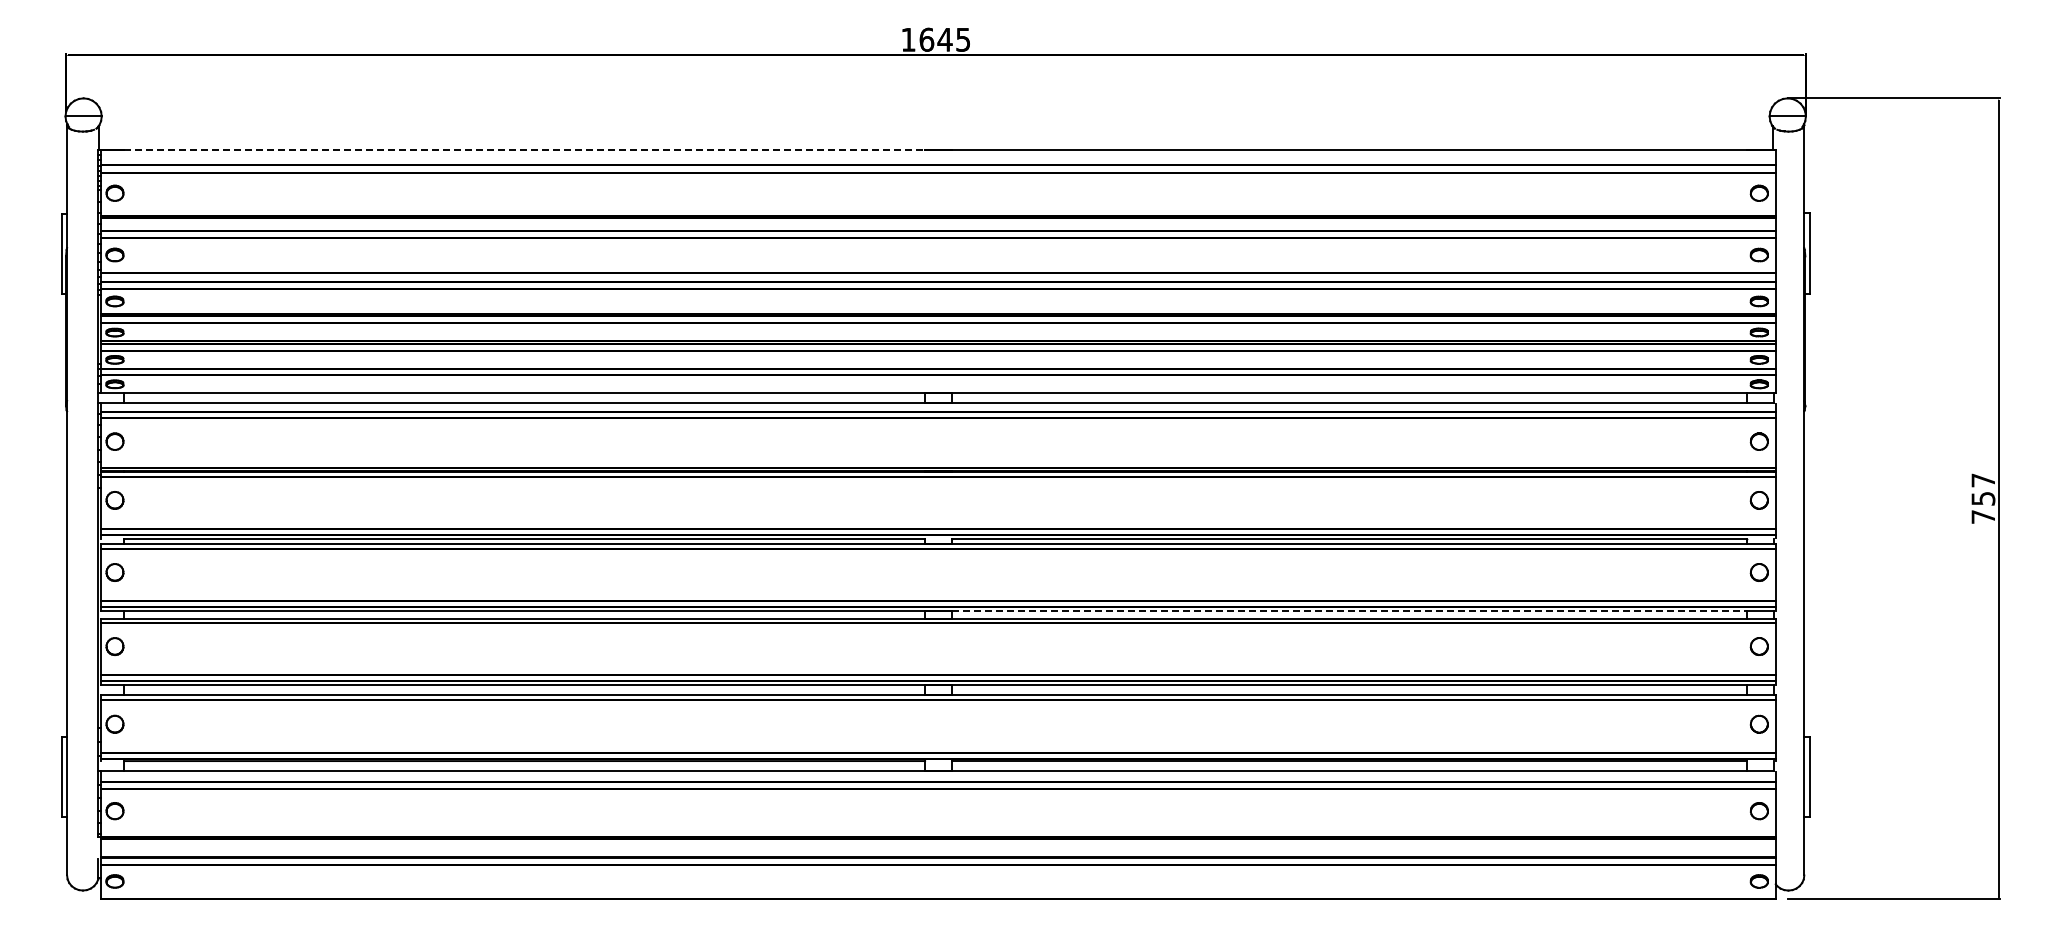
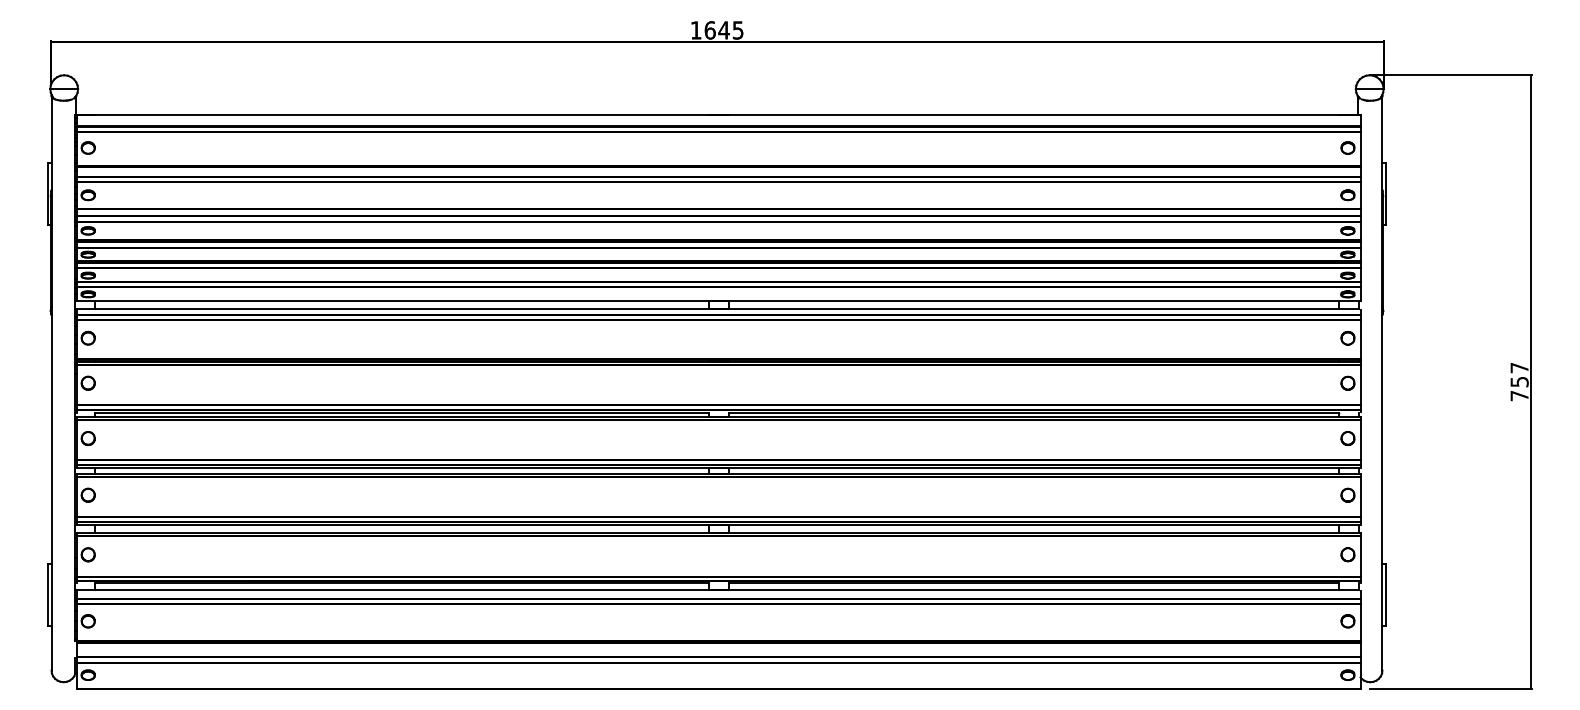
line: (525, 150) -> (402, 115), dashed -> solid
line: (1349, 611) -> (1034, 468), dashed -> solid

